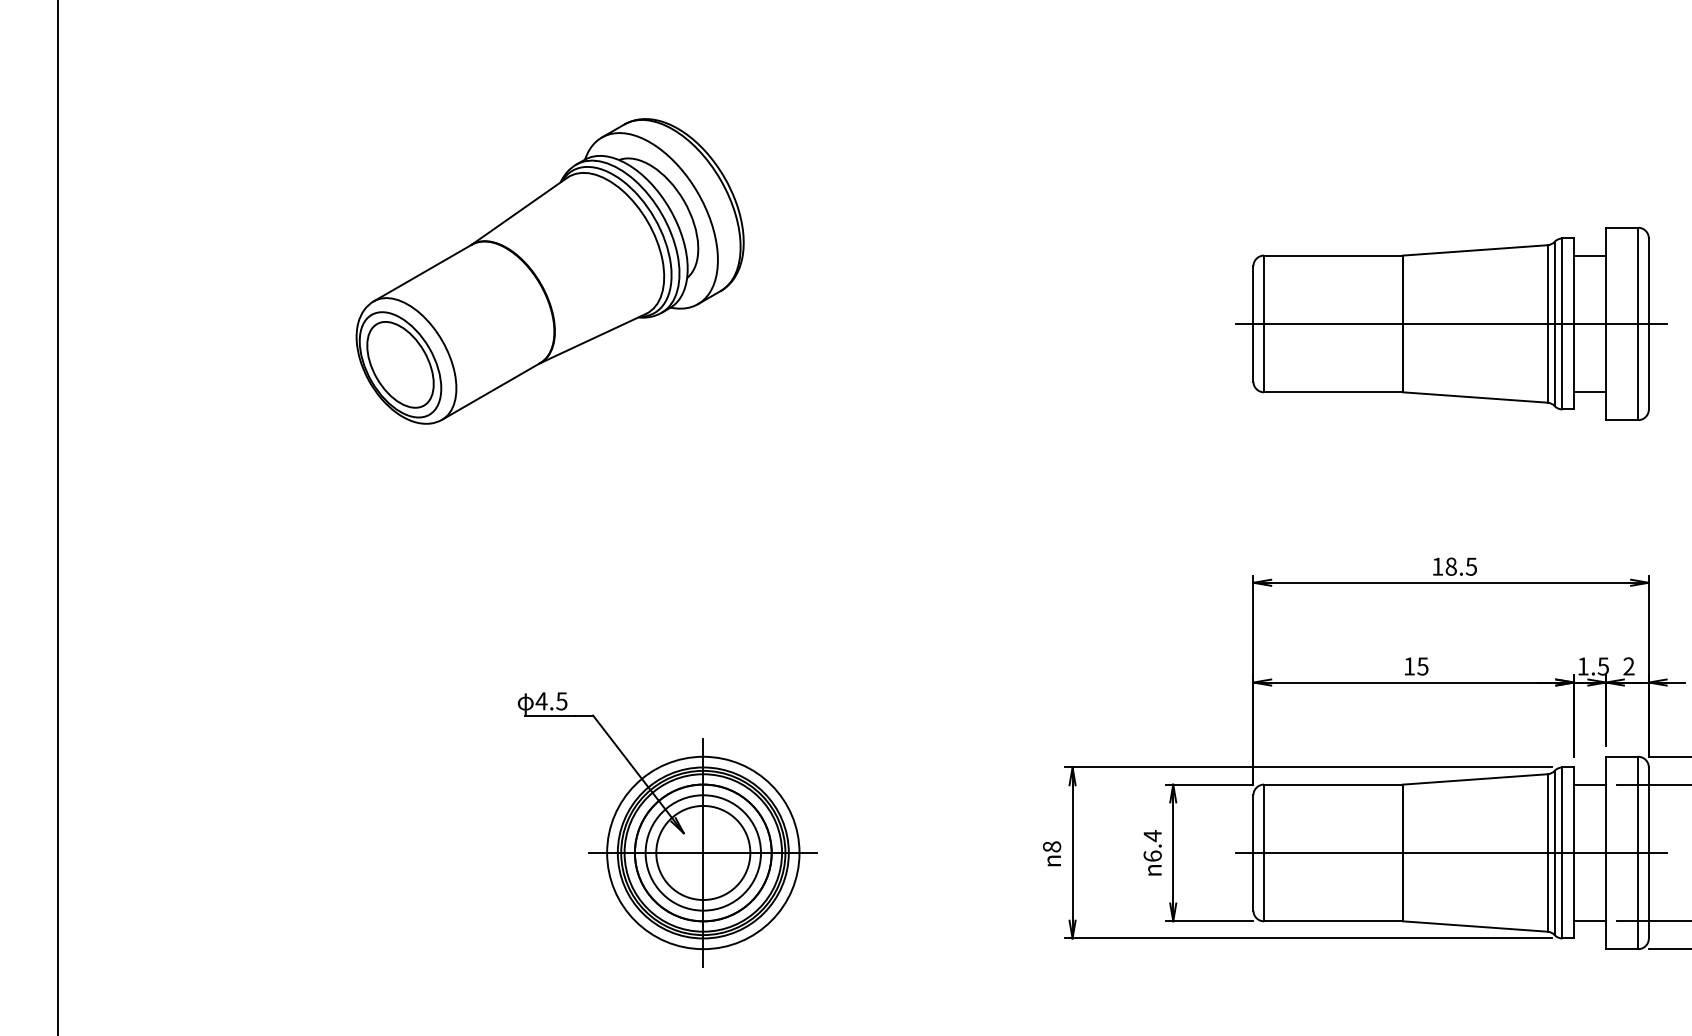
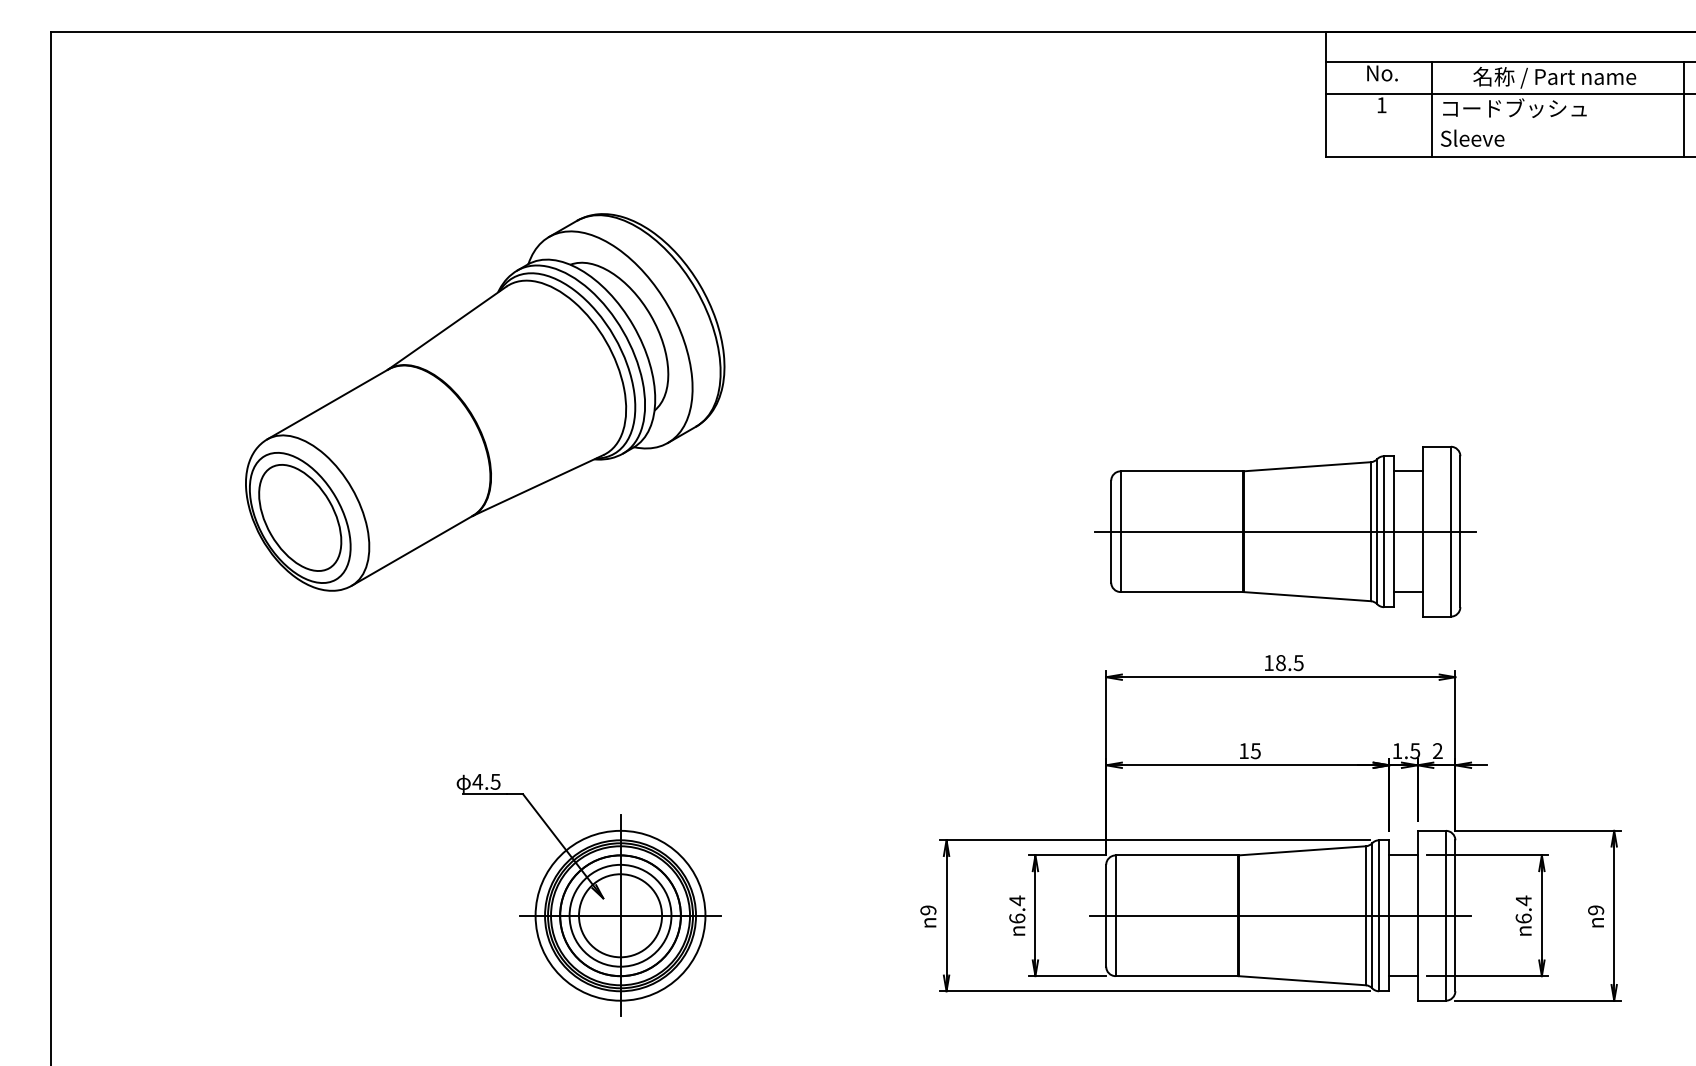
part: (550, 270) -> (485, 401), size x1.4
part: (1450, 323) -> (1285, 531), moved
text: (1052, 846) -> (928, 910), 8 -> 9

